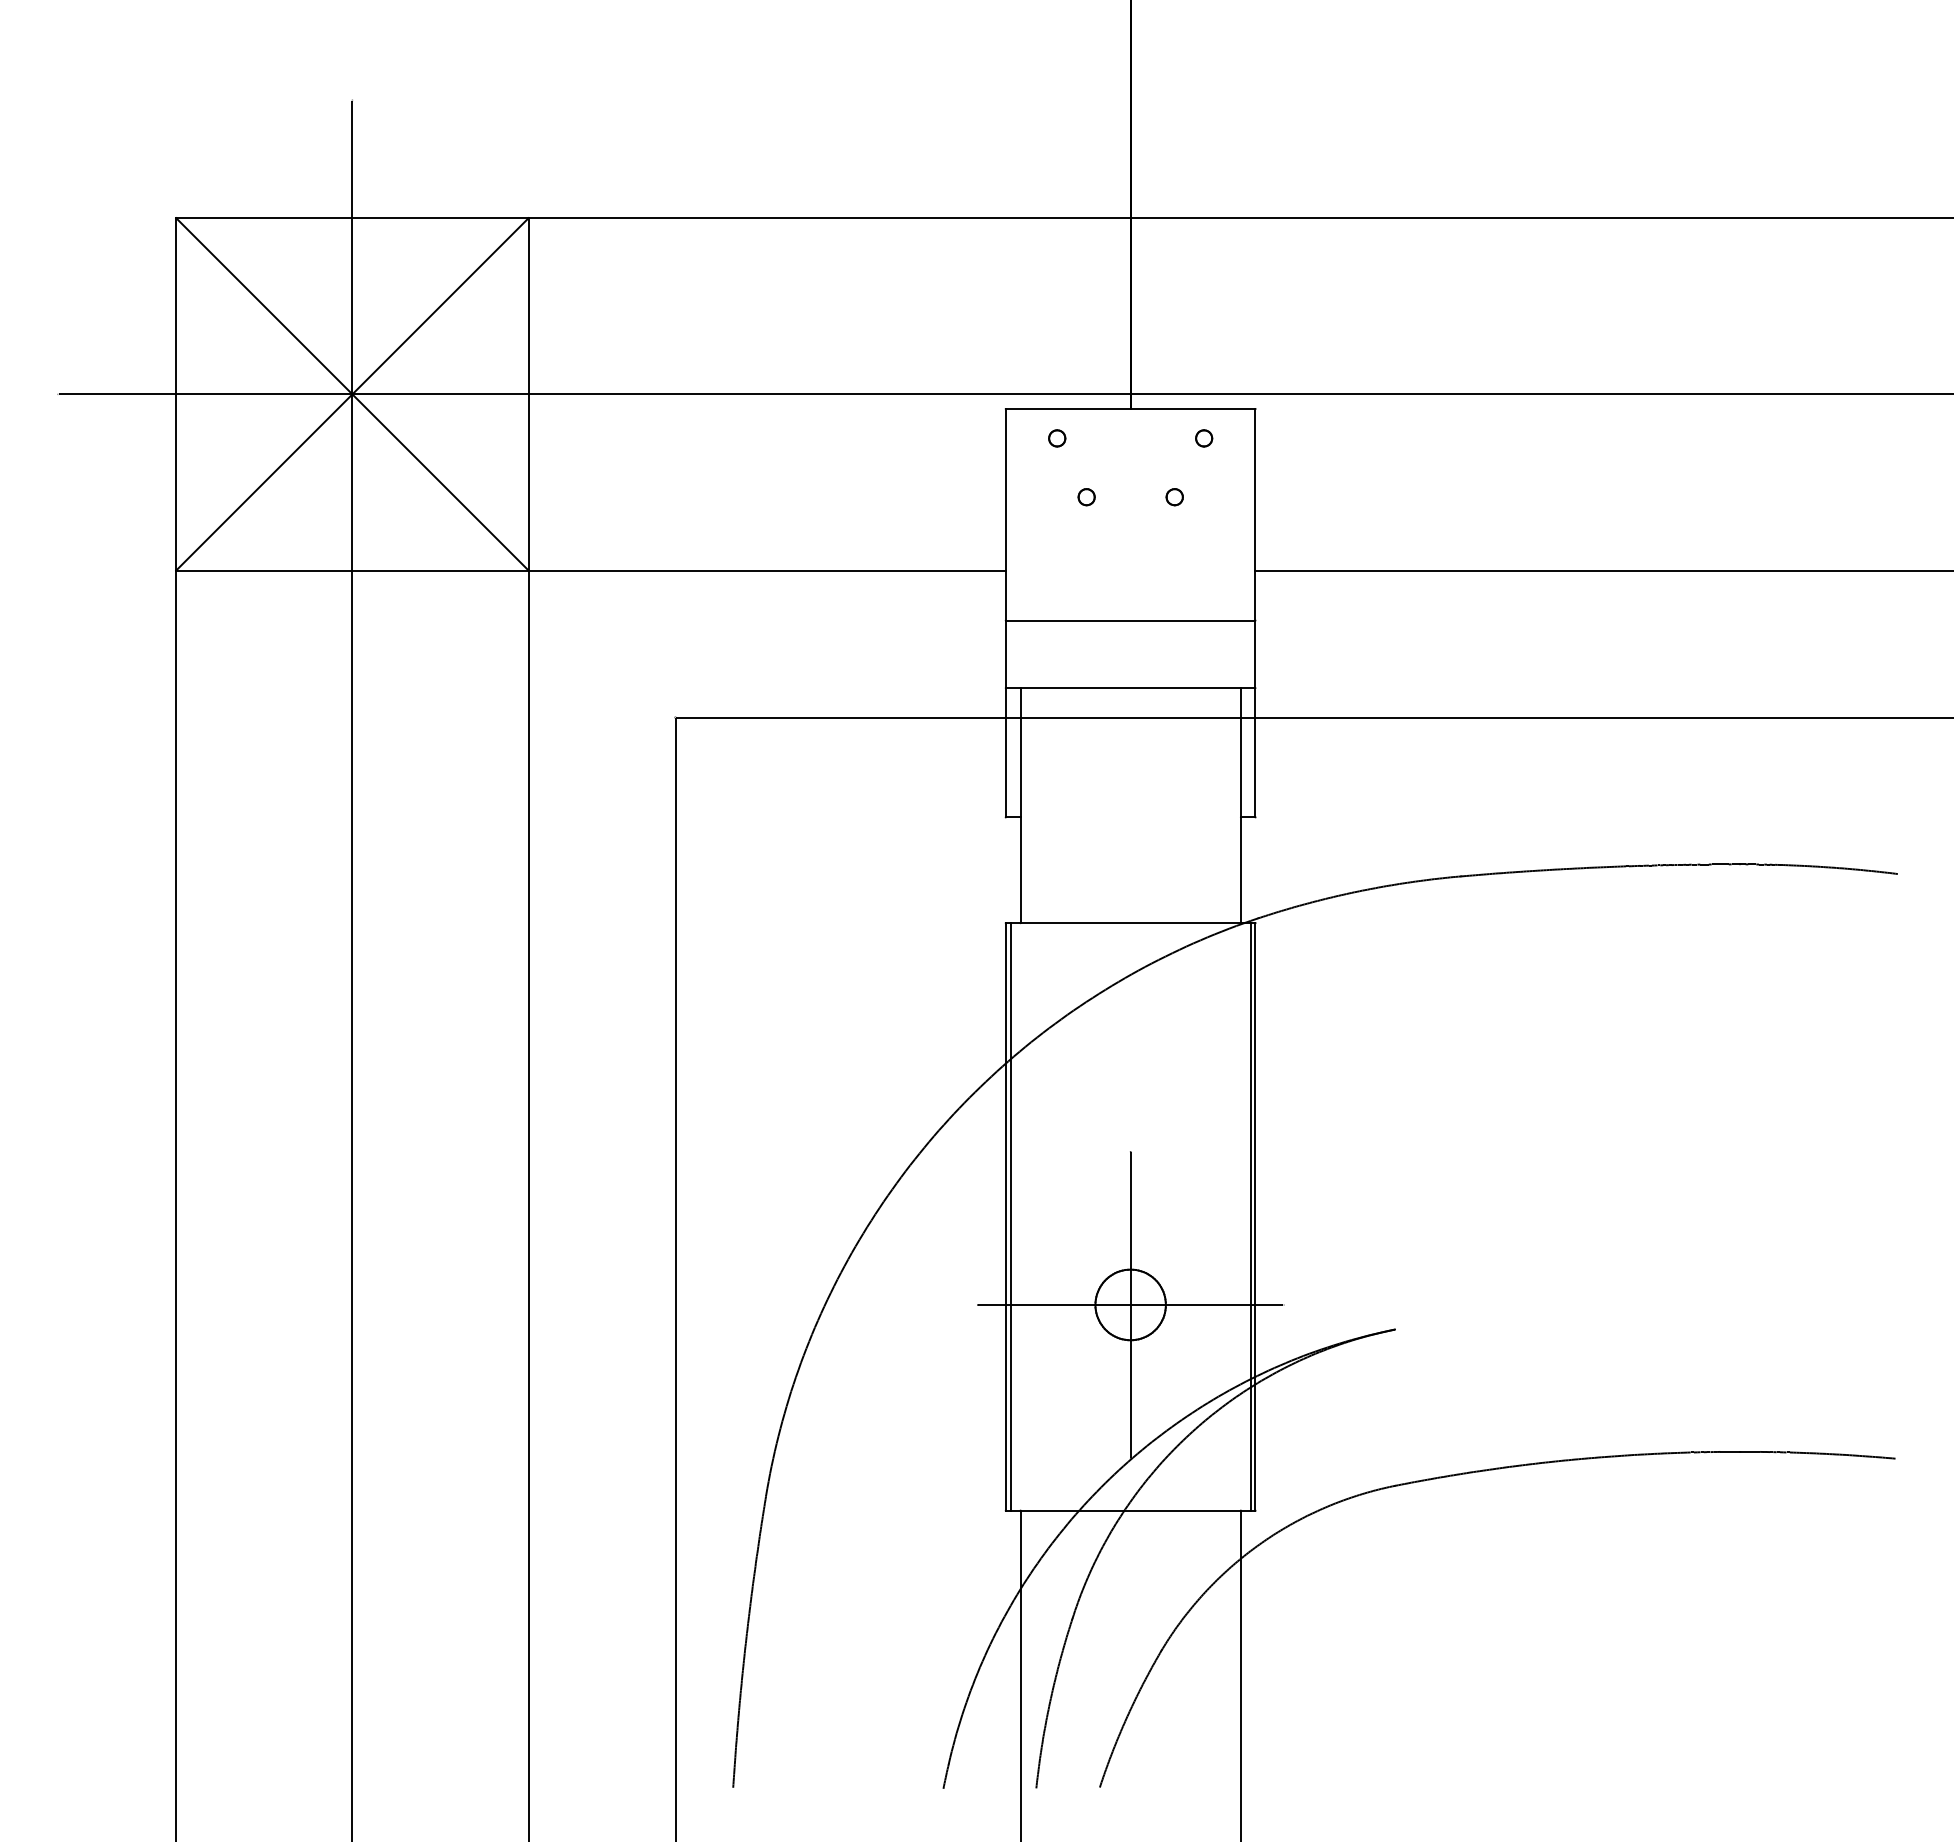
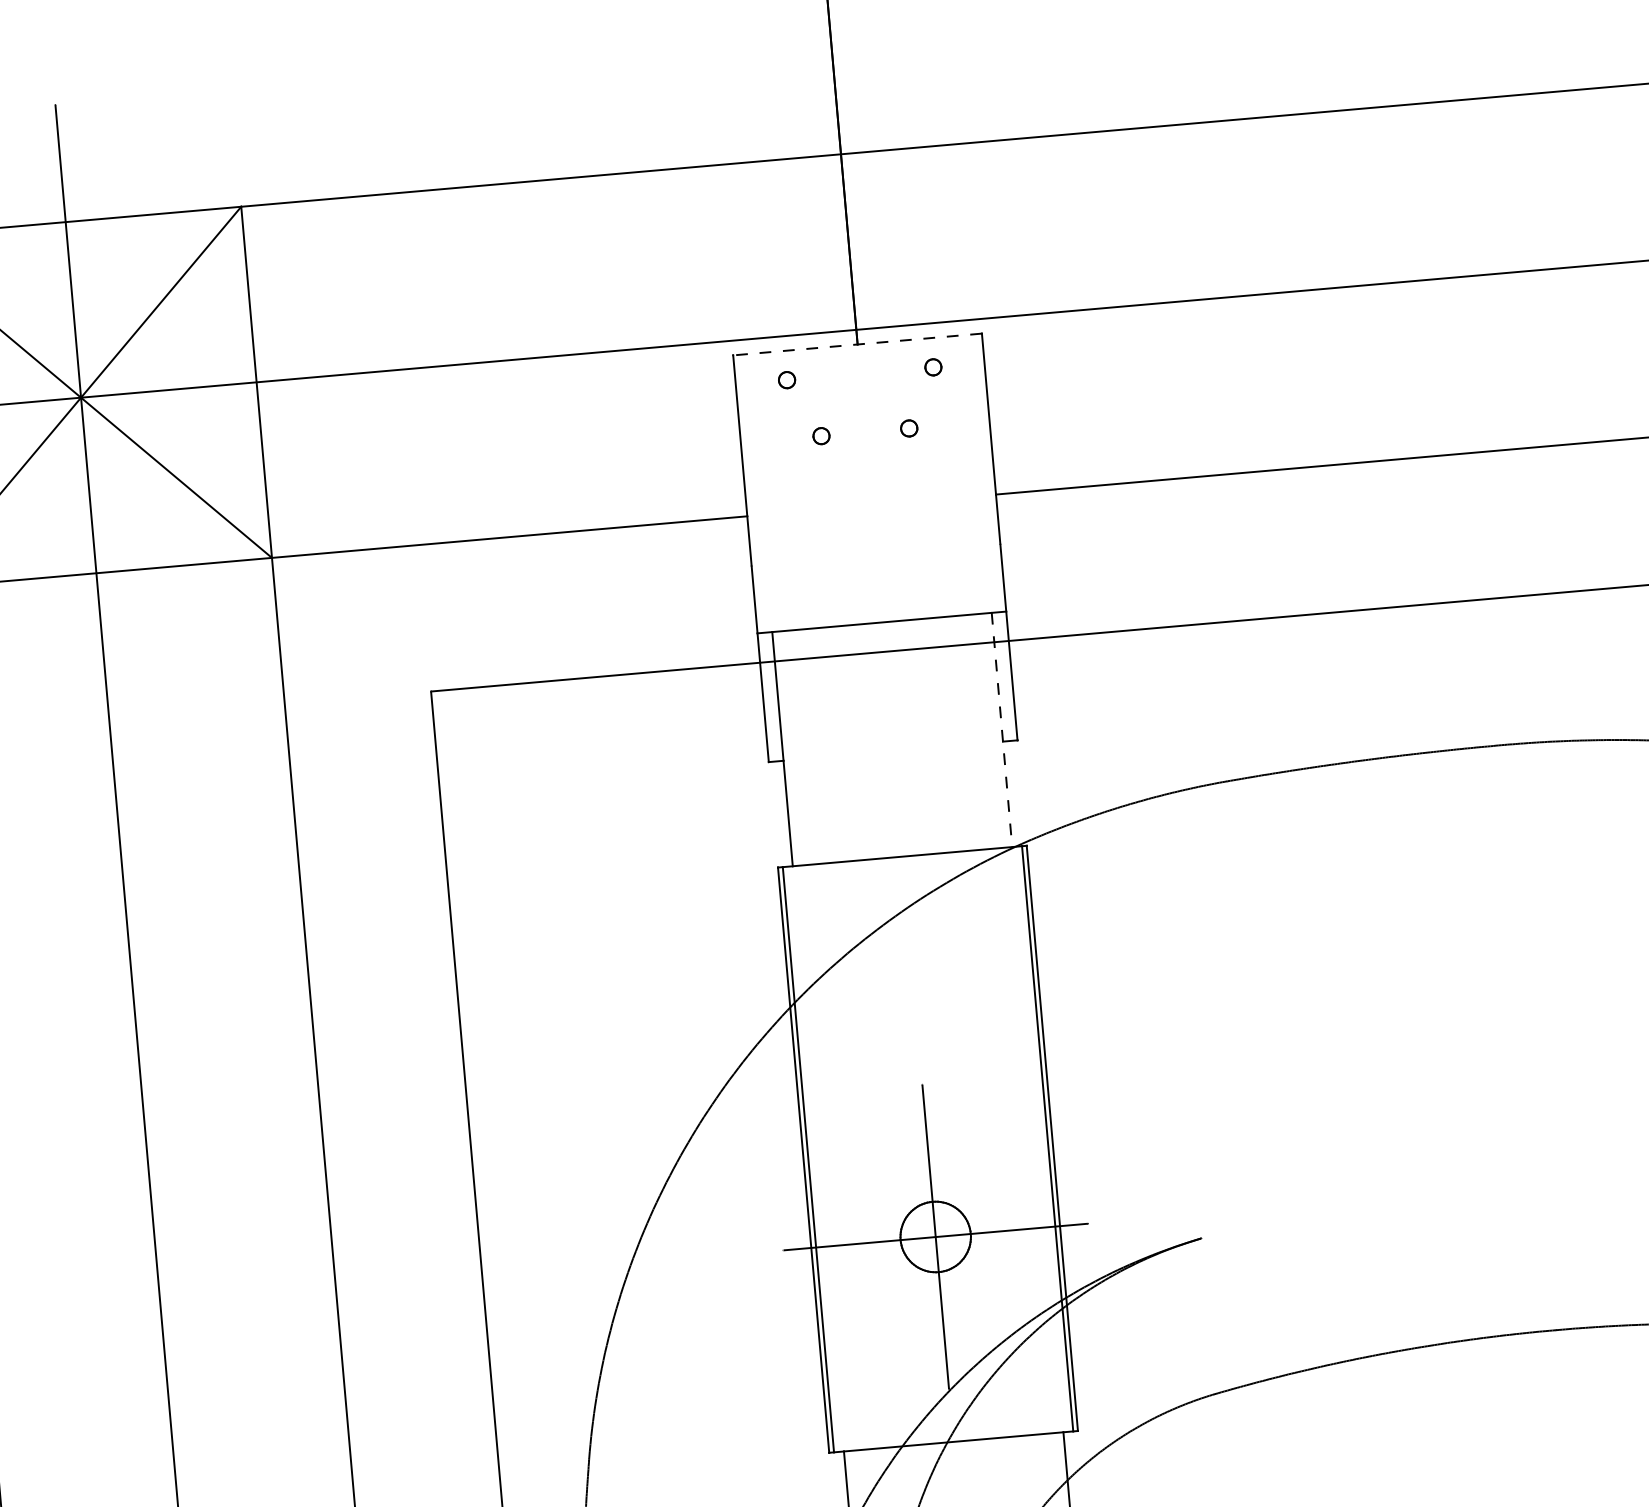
line: (1130, 409) -> (857, 344), solid -> dashed
line: (1130, 620) -> (875, 555), removed
line: (1240, 805) -> (1001, 729), solid -> dashed

